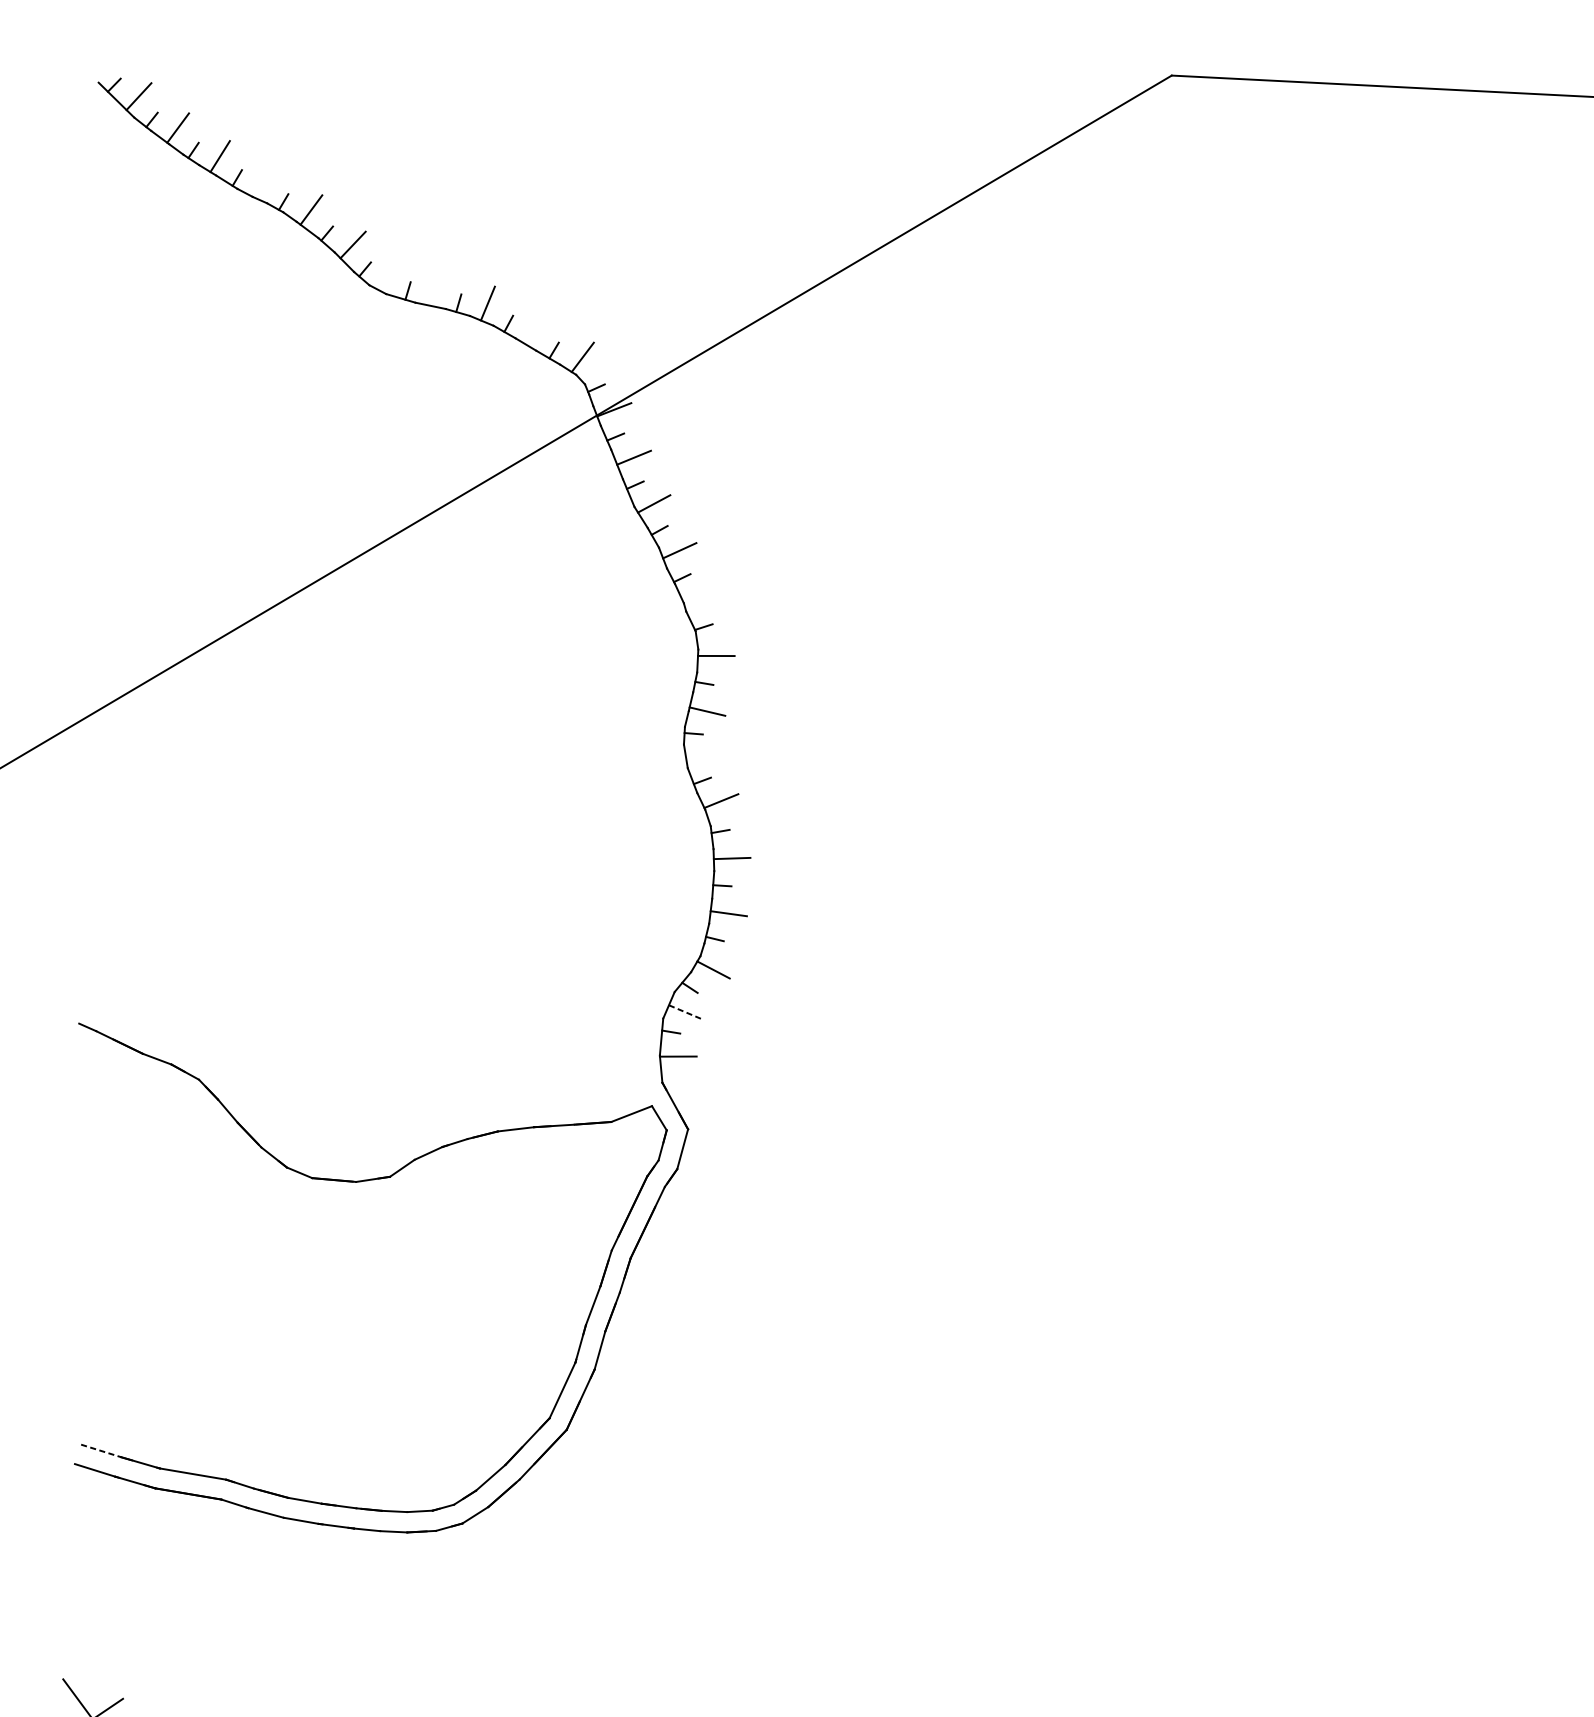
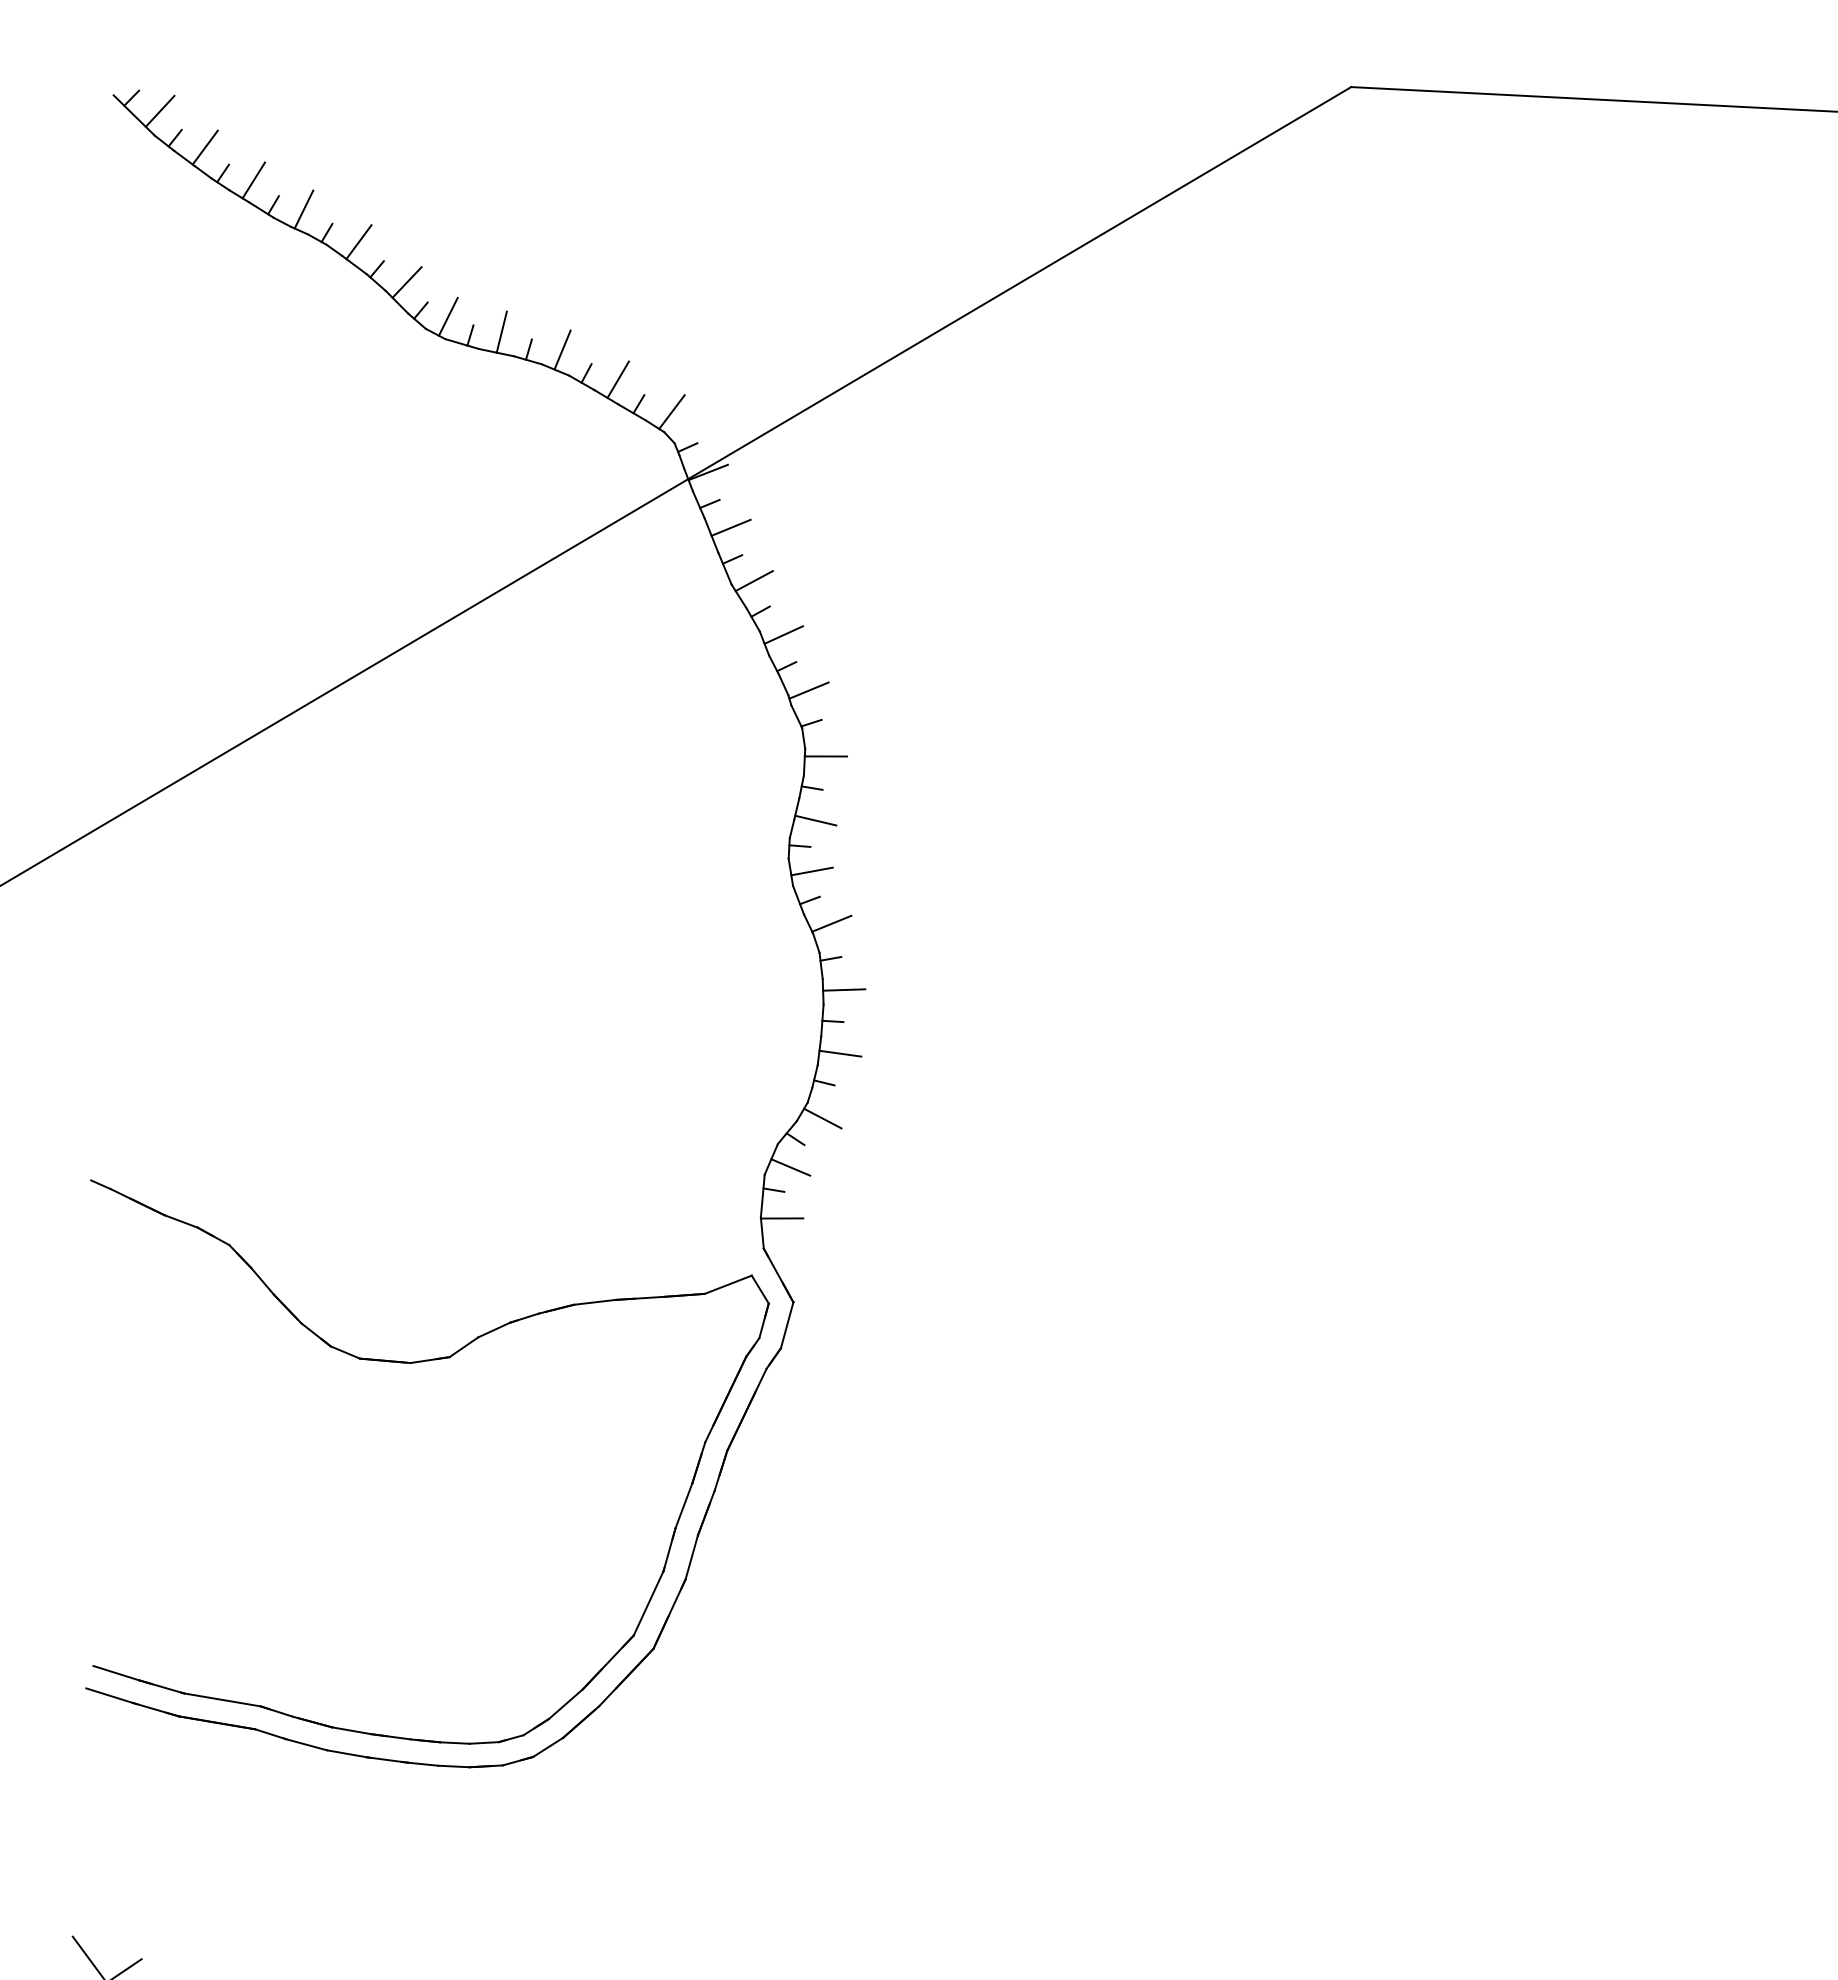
line: (263, 181) -> (303, 209), added
line: (388, 274) -> (447, 316), added
line: (434, 287) -> (501, 331), added
line: (535, 329) -> (617, 379), added
line: (701, 598) -> (808, 690), added
line: (703, 755) -> (811, 871), added
line: (686, 1012) -> (791, 1167), dashed -> solid
line: (102, 1451) -> (117, 1673), dashed -> solid

